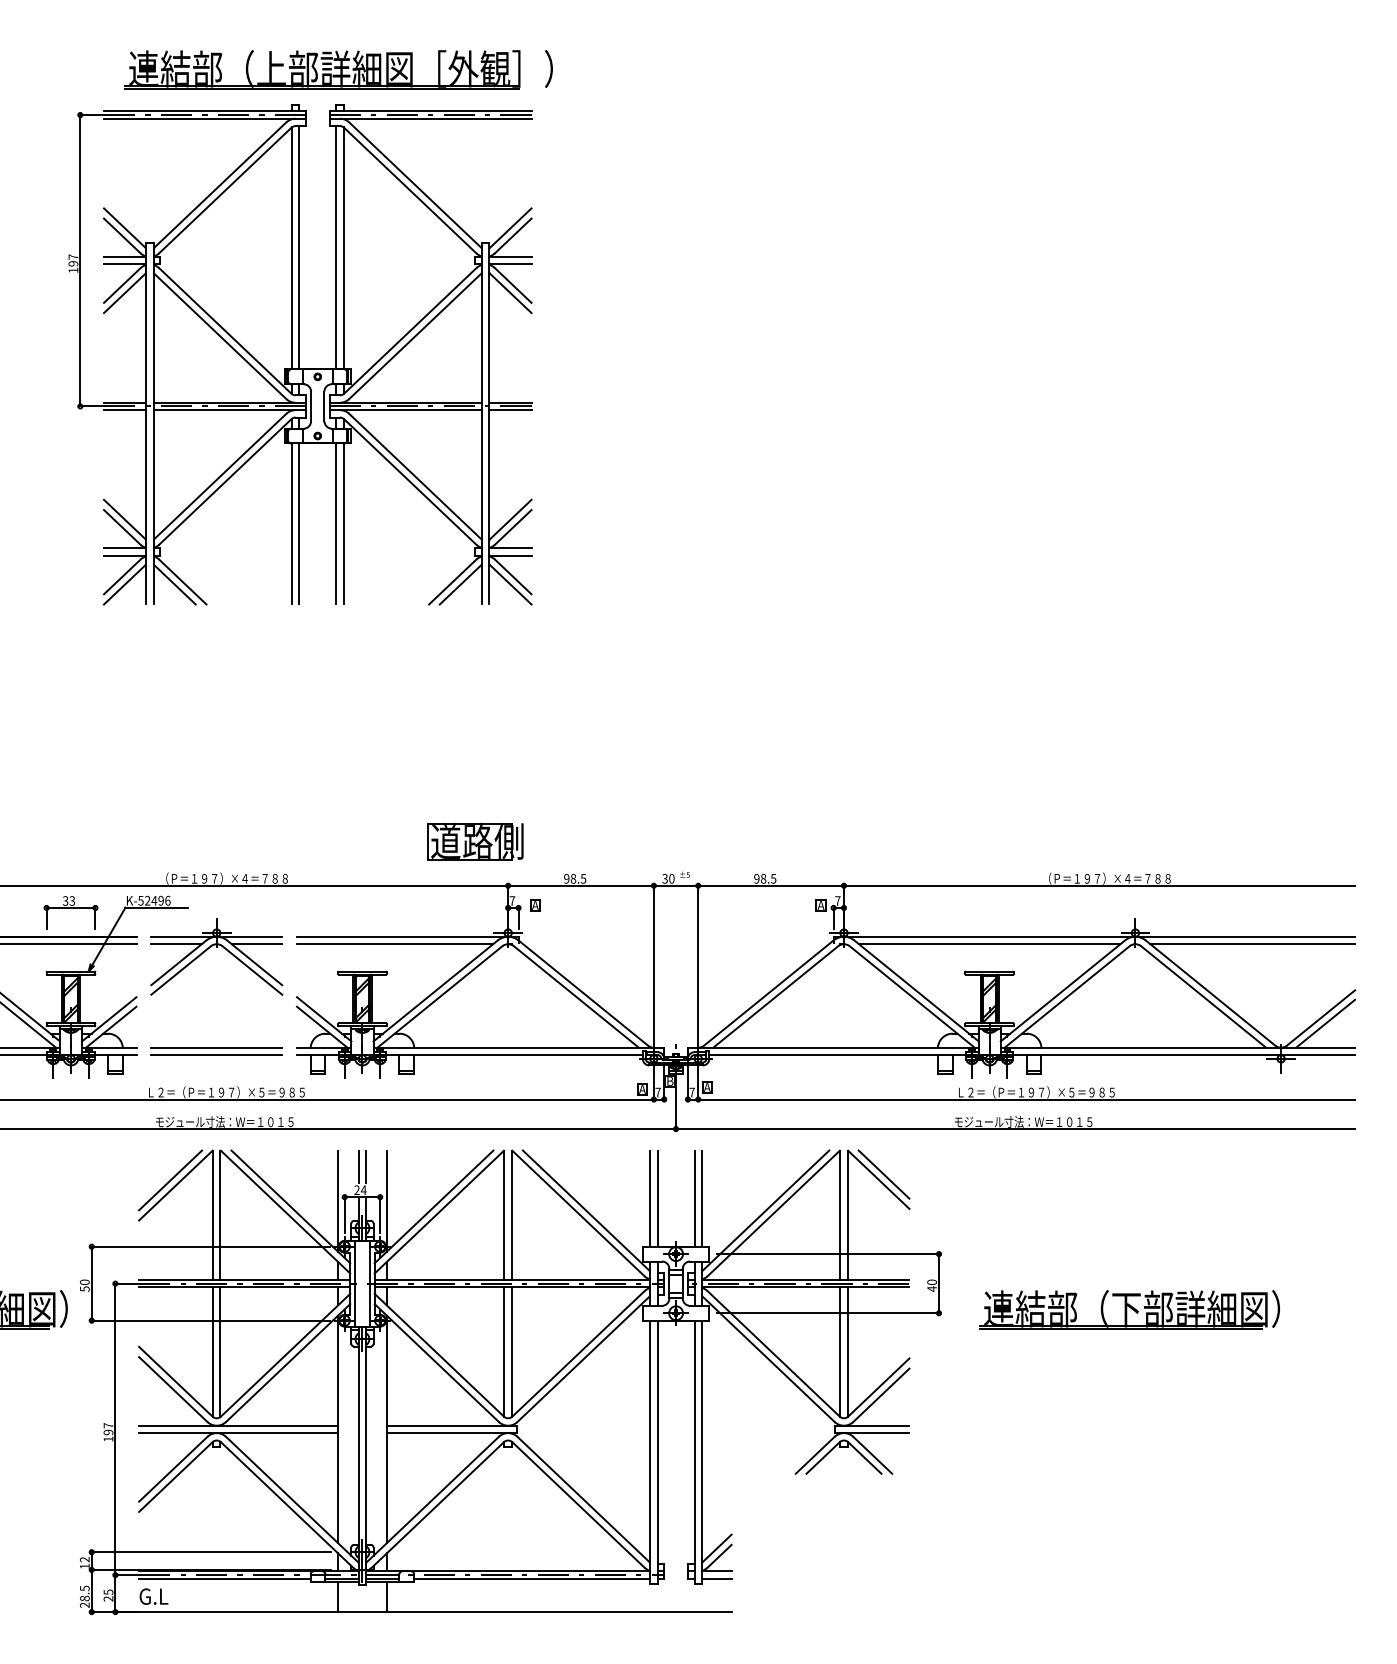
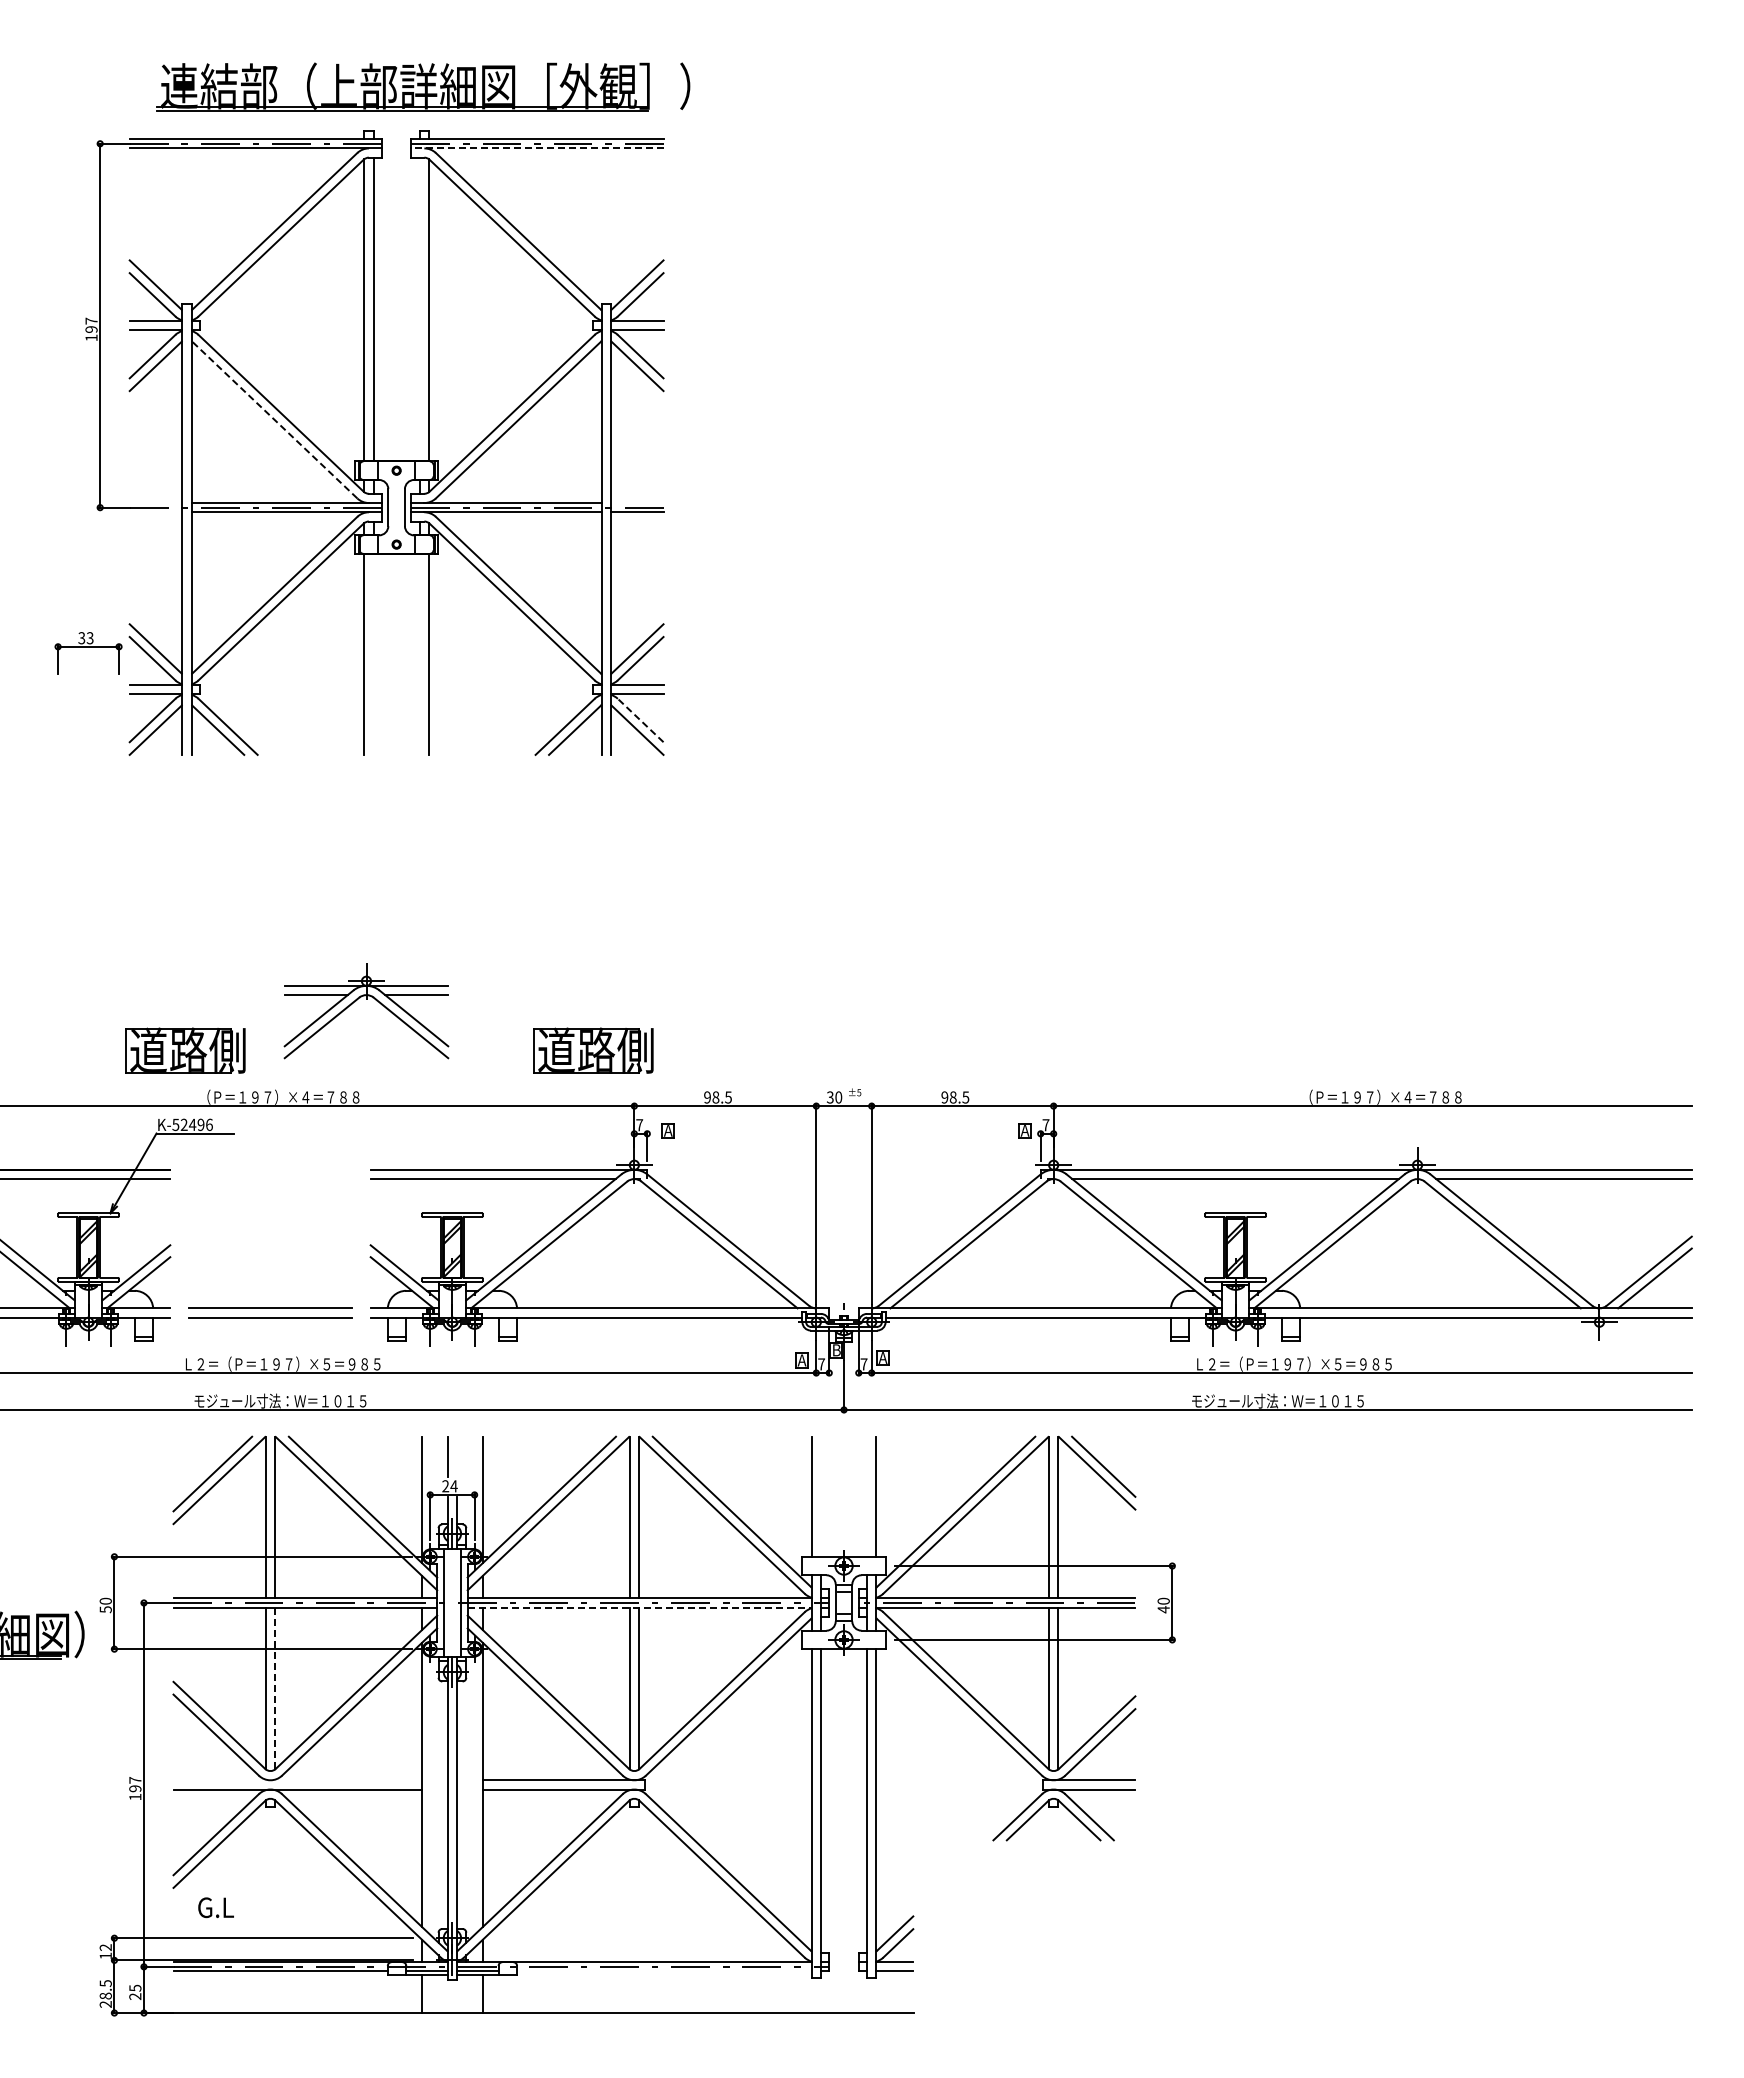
line: (429, 118) -> (536, 148), solid -> dashed
line: (336, 247) -> (419, 309), removed
line: (219, 336) -> (274, 420), solid -> dashed
line: (124, 403) -> (155, 503), removed
line: (509, 403) -> (636, 503), removed
line: (124, 410) -> (155, 512), removed
line: (299, 523) -> (373, 653), removed
line: (336, 523) -> (419, 653), removed
line: (513, 576) -> (640, 720), solid -> dashed
part: (148, 841) -> (185, 1050), added
part: (70, 913) -> (88, 653), moved
part: (216, 947) -> (366, 999), moved
line: (366, 1166) -> (457, 1456), removed
line: (657, 1198) -> (820, 1496), removed
line: (694, 1198) -> (867, 1496), removed
line: (513, 1287) -> (640, 1607), solid -> dashed
part: (1129, 1308) -> (1410, 1634), removed
line: (220, 1352) -> (275, 1688), solid -> dashed
line: (238, 1425) -> (297, 1780), removed
line: (532, 1578) -> (664, 1971), removed
text: (153, 1596) -> (215, 1907), moved

